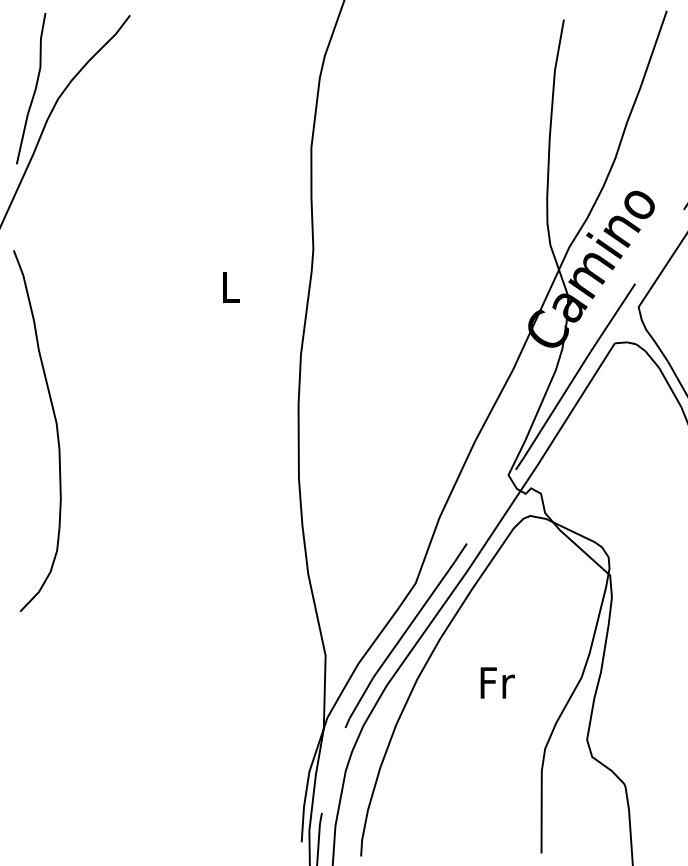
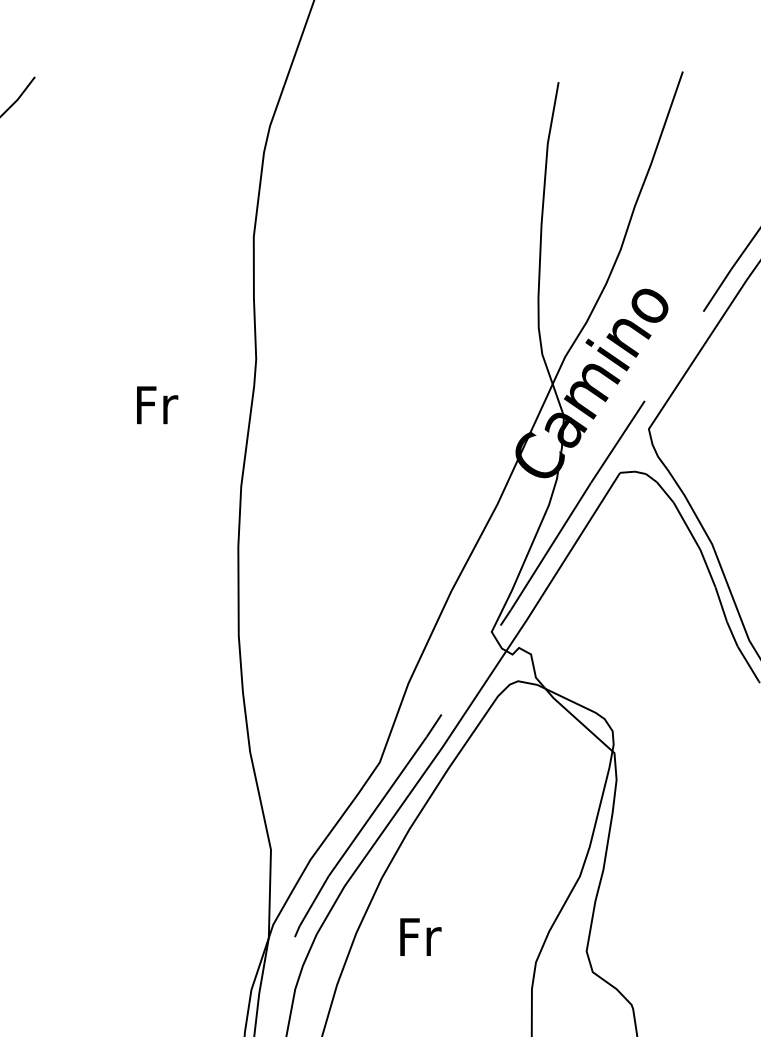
text: (231, 286) -> (157, 404), L -> Fr
text: (497, 682) -> (420, 936), moved

